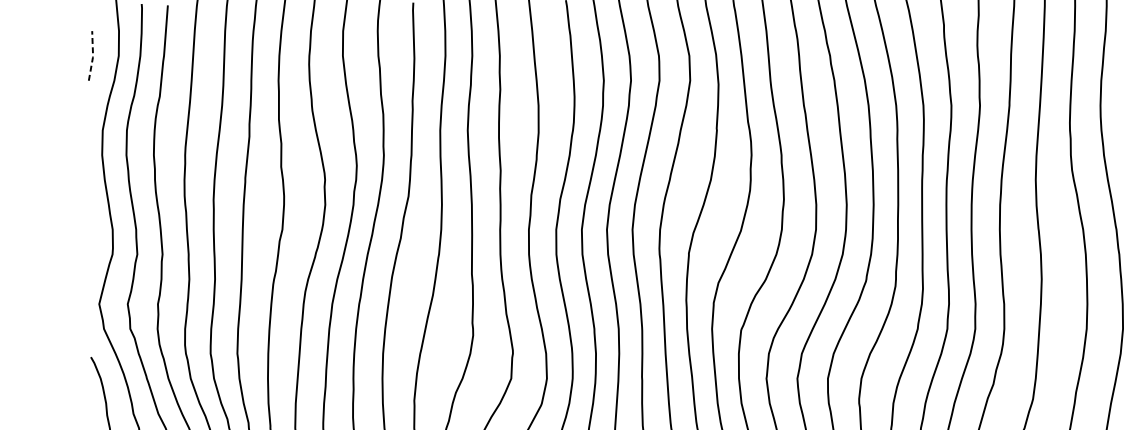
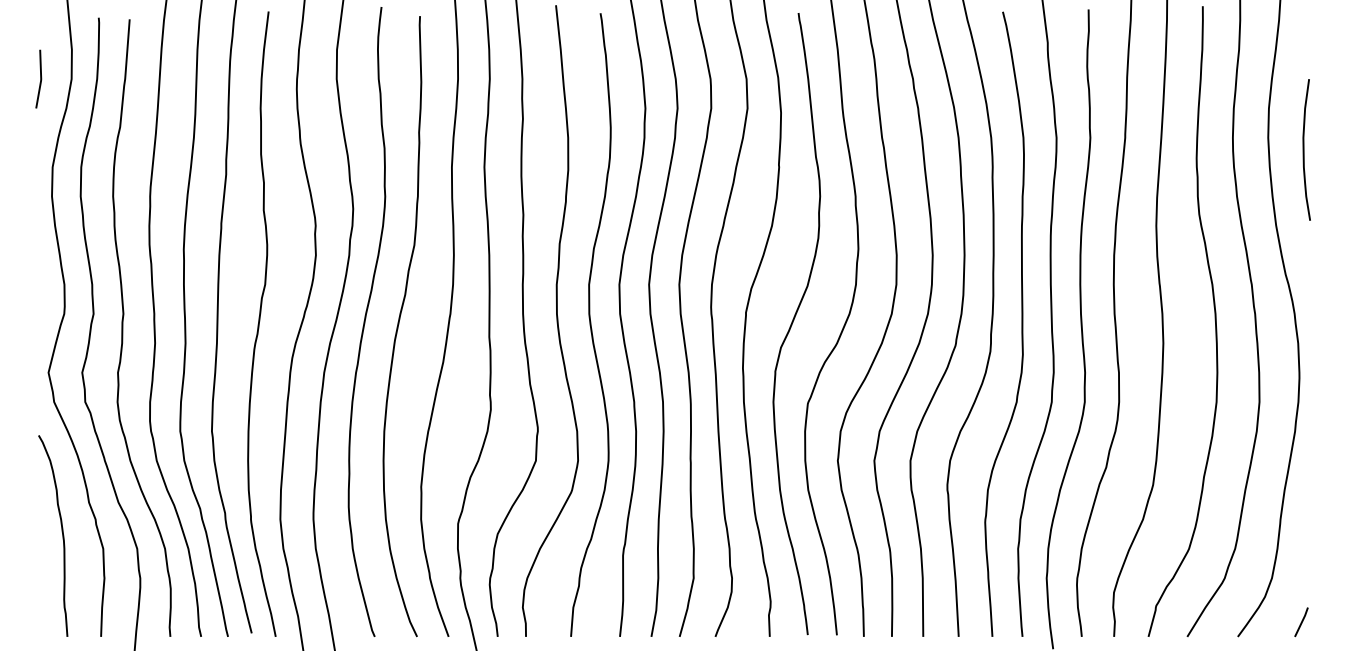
line: (93, 56) -> (41, 79), dashed -> solid

